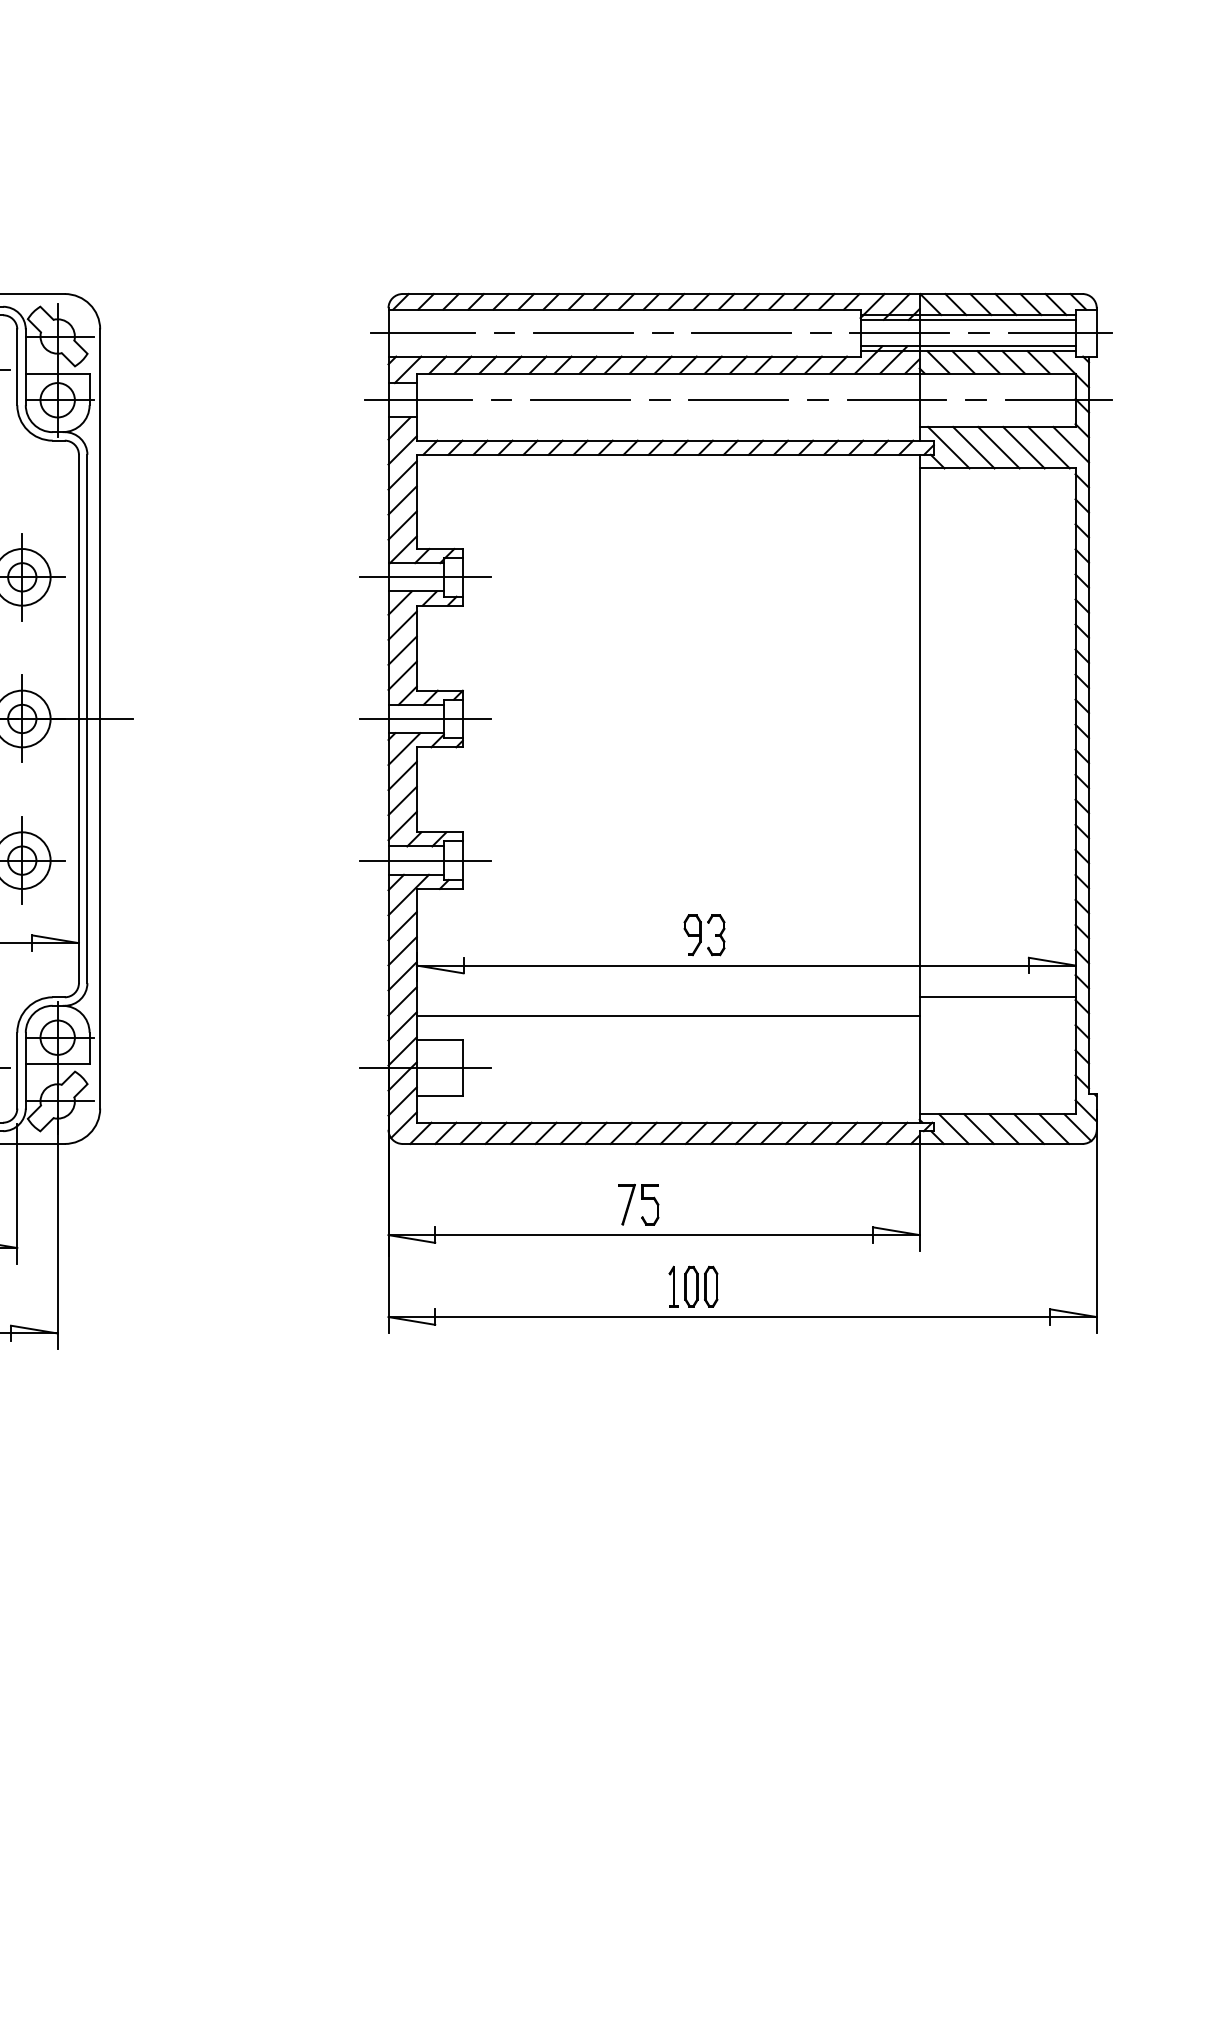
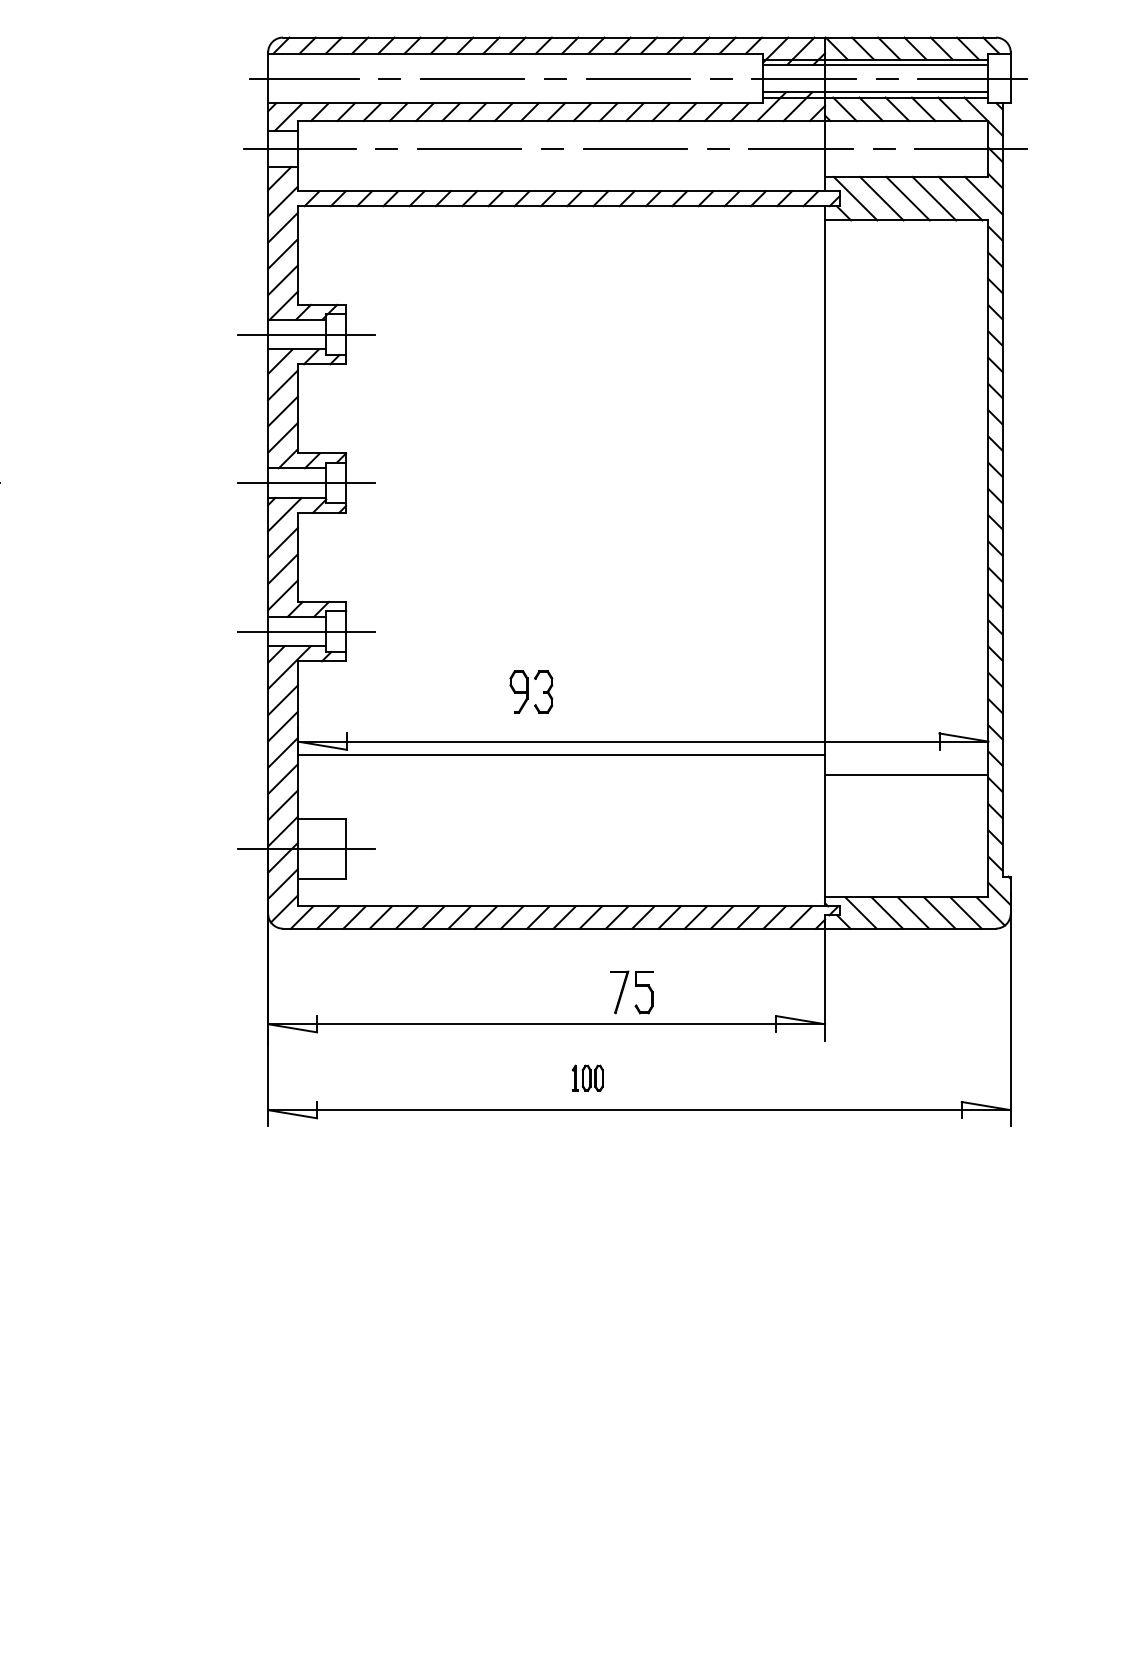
part: (704, 935) -> (531, 692), moved
line: (667, 1015) -> (560, 754), moved
part: (638, 1204) -> (631, 992), moved
part: (693, 1286) -> (587, 1078), size x0.6

